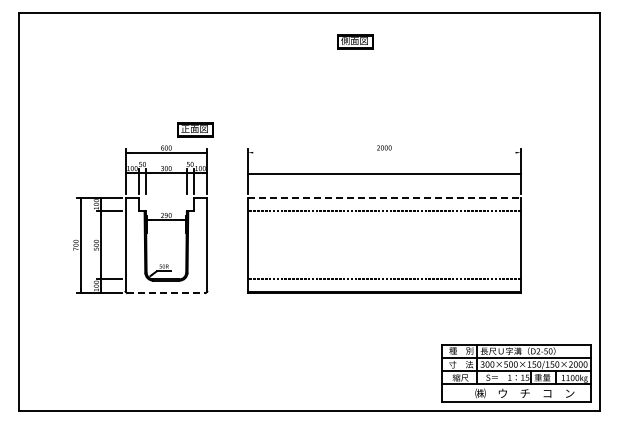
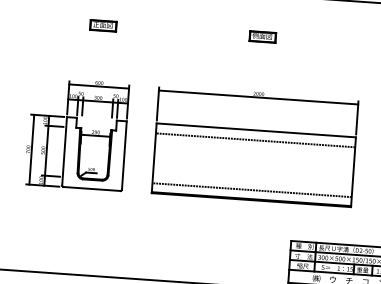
part: (355, 41) -> (262, 36), moved
part: (195, 129) -> (103, 25), moved
line: (384, 173) -> (258, 97), moved
line: (384, 197) -> (256, 130), dashed -> solid
line: (166, 293) -> (92, 189), dashed -> solid

